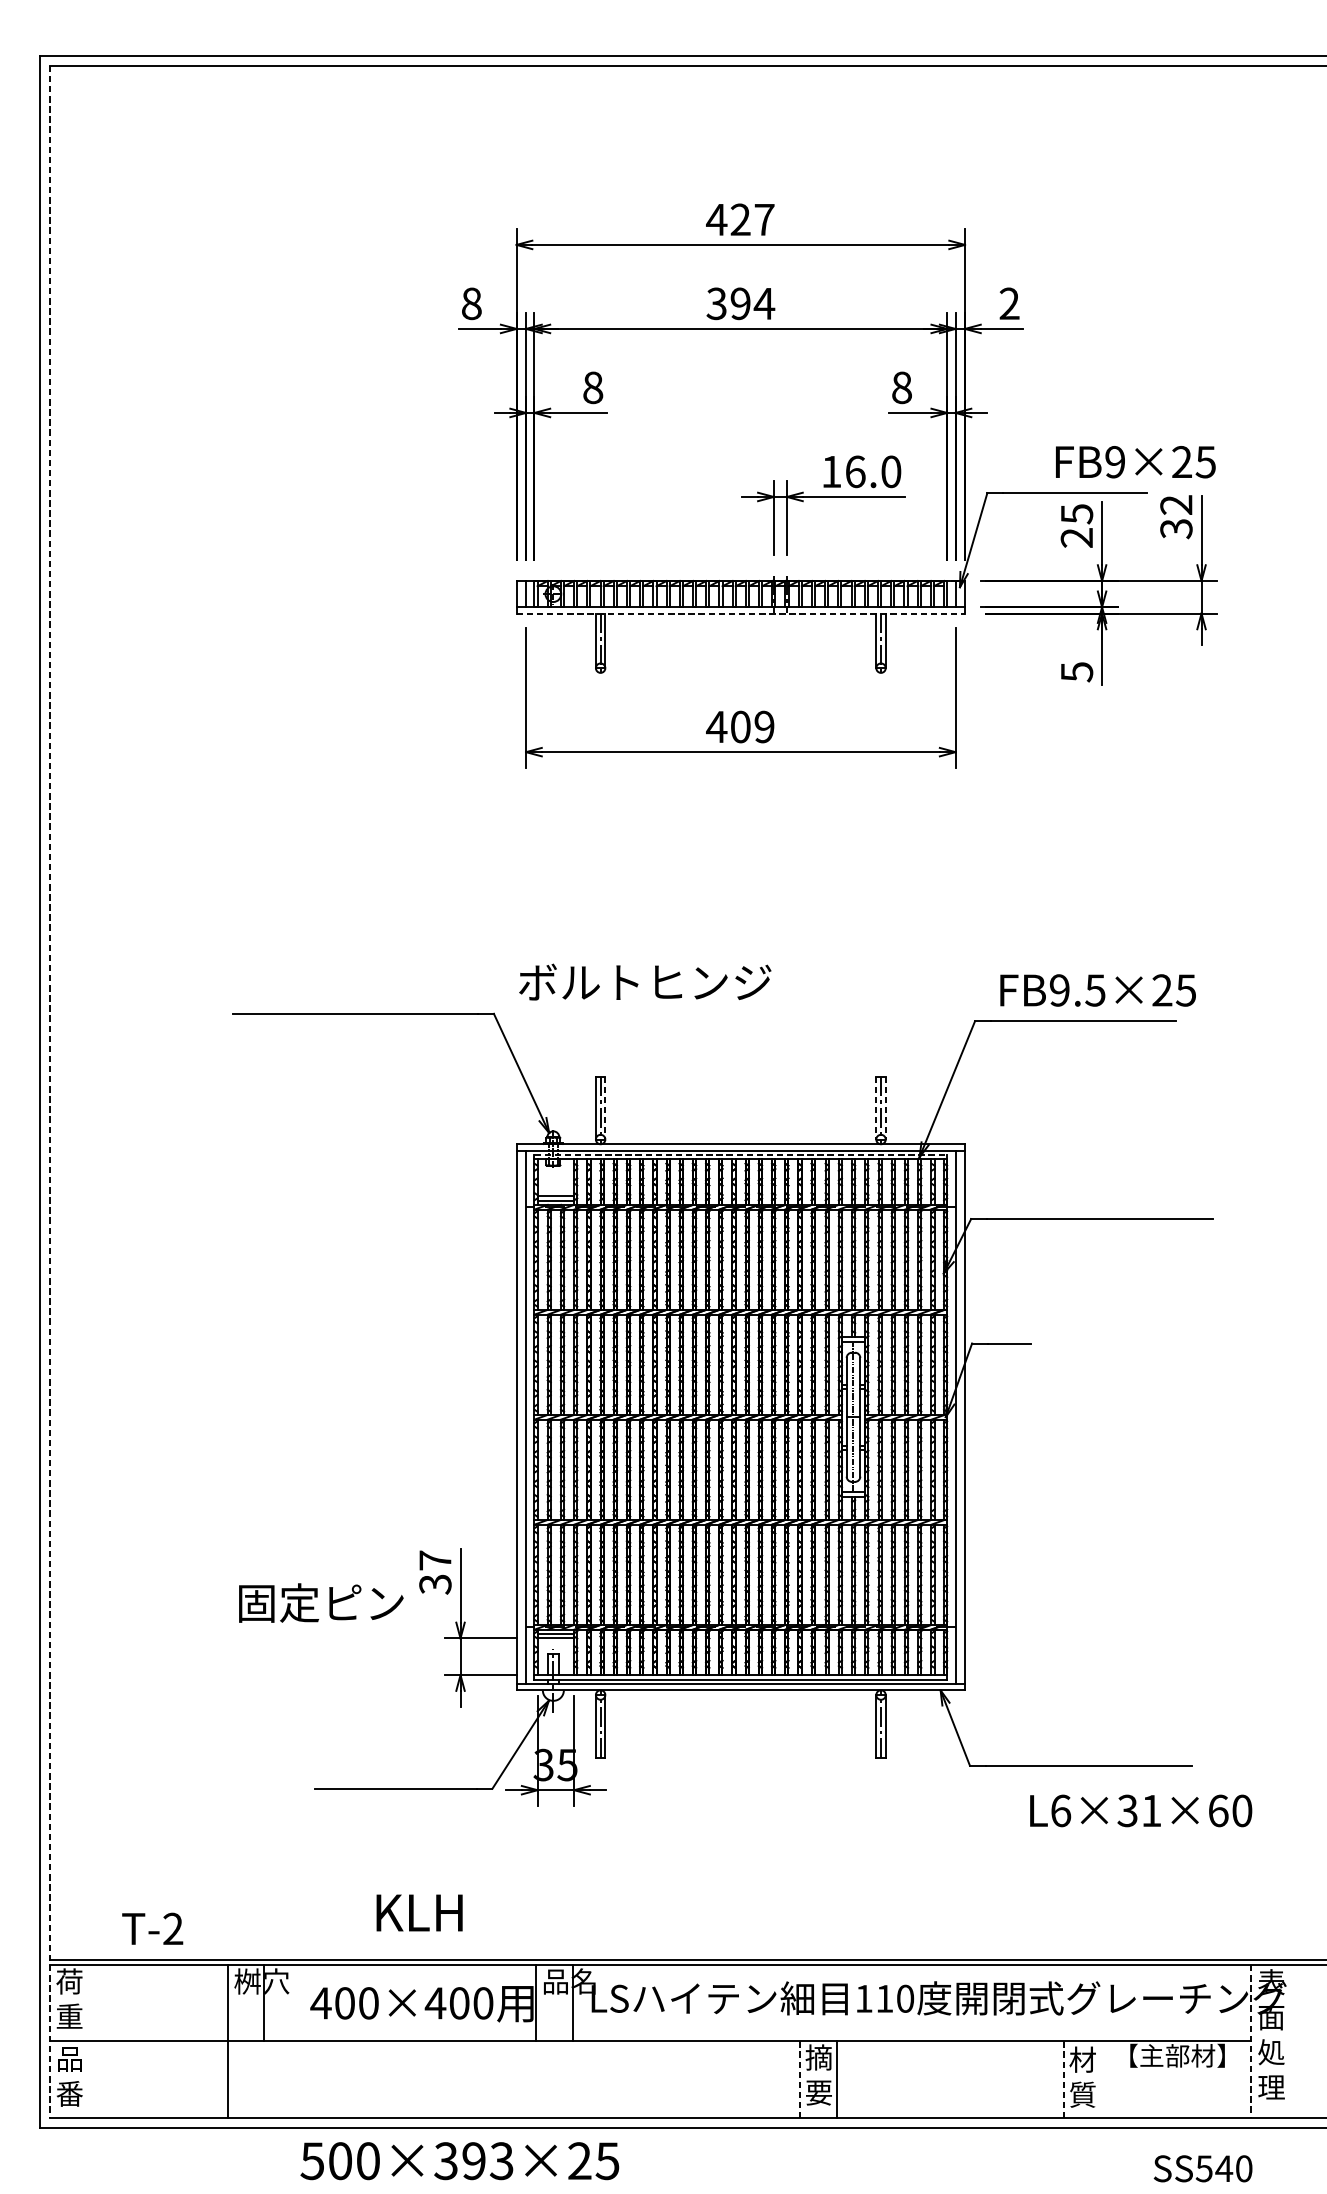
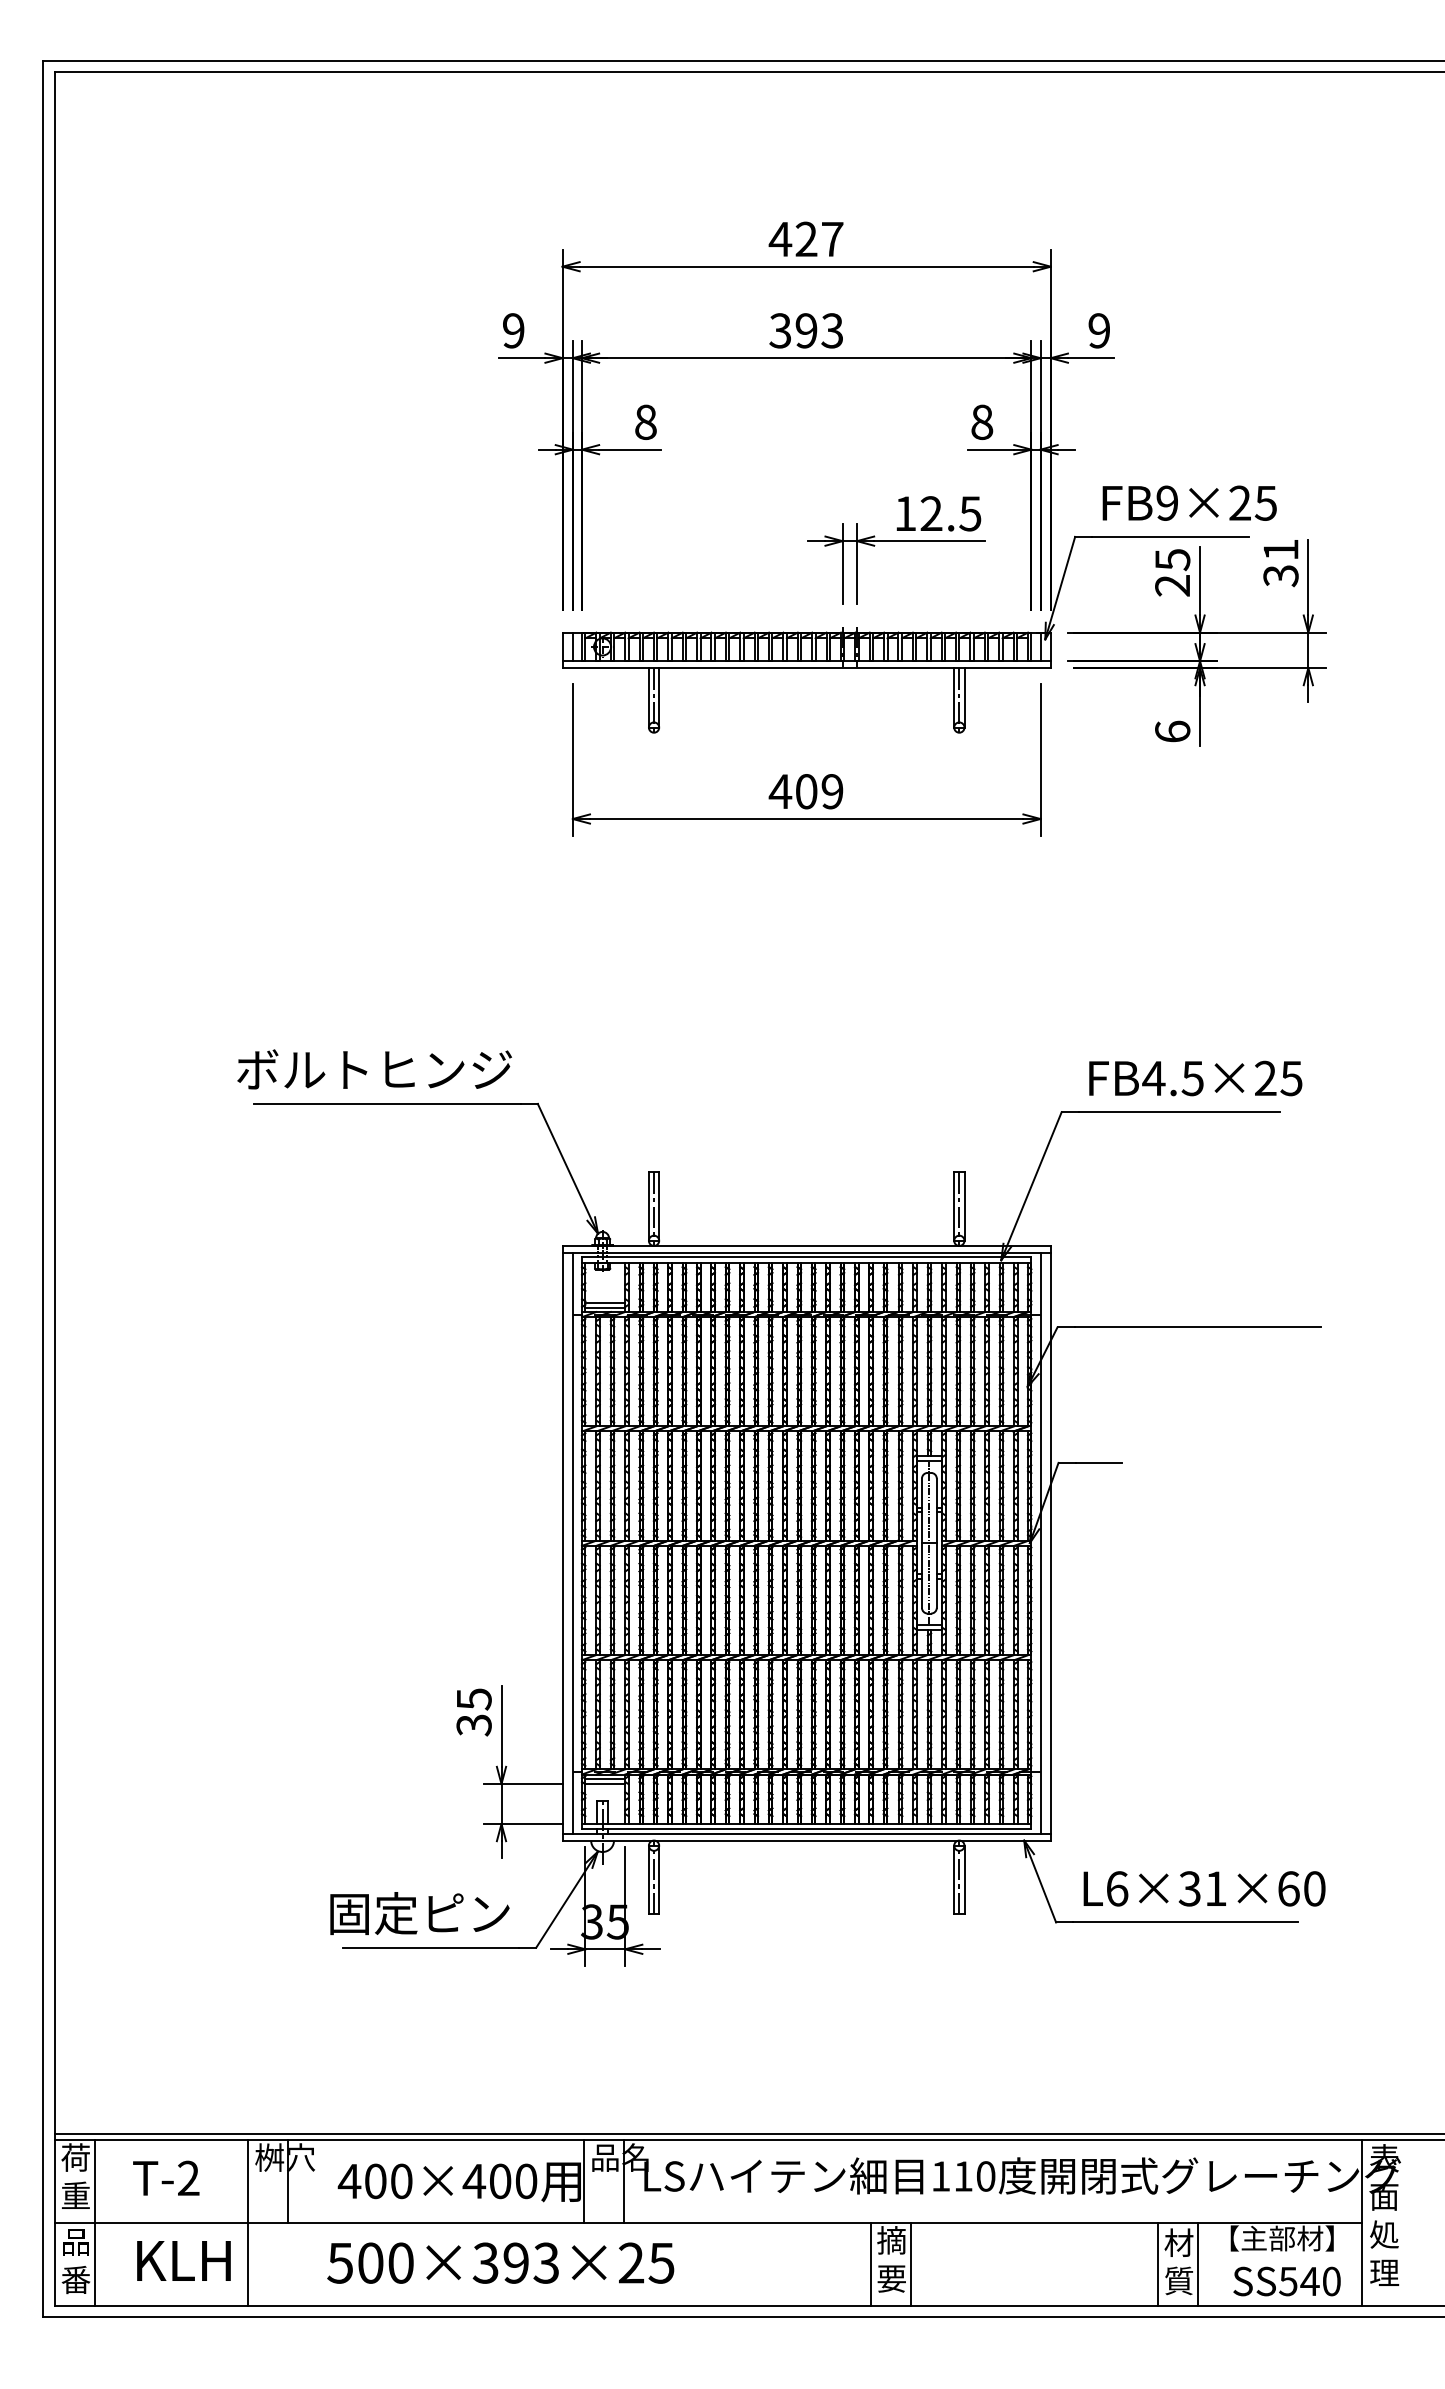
text: (471, 303) -> (513, 330), 8 -> 9
text: (764, 303) -> (832, 330), 394 -> 393
text: (1009, 303) -> (1099, 330), 2 -> 9
text: (1135, 461) -> (1189, 502), moved
text: (872, 471) -> (950, 513), 16.0 -> 12.5
text: (1175, 504) -> (1280, 549), 32 -> 31
line: (741, 613) -> (807, 668), dashed -> solid
text: (1076, 671) -> (1172, 731), 5 -> 6
text: (645, 982) -> (374, 1069), moved
text: (1059, 990) -> (1153, 1078), FB9.5×25 -> FB4.5×25
line: (50, 1092) -> (54, 1189), dashed -> solid
line: (605, 1108) -> (659, 1207), dashed -> solid
line: (876, 1108) -> (954, 1207), dashed -> solid
line: (885, 1108) -> (964, 1207), dashed -> solid
line: (740, 1154) -> (806, 1257), dashed -> solid
text: (435, 1560) -> (474, 1699), 37 -> 35
text: (320, 1603) -> (419, 1913), moved
text: (1141, 1810) -> (1204, 1888), moved
text: (419, 1912) -> (183, 2260), moved
text: (152, 1928) -> (166, 2177), moved
line: (86, 2041) -> (94, 2222), added
line: (1251, 2042) -> (1362, 2223), dashed -> solid
line: (1100, 2078) -> (1198, 2263), added
line: (799, 2079) -> (870, 2264), dashed -> solid
line: (1063, 2079) -> (1158, 2264), dashed -> solid
text: (459, 2160) -> (500, 2262), moved
text: (1202, 2168) -> (1286, 2281), moved

